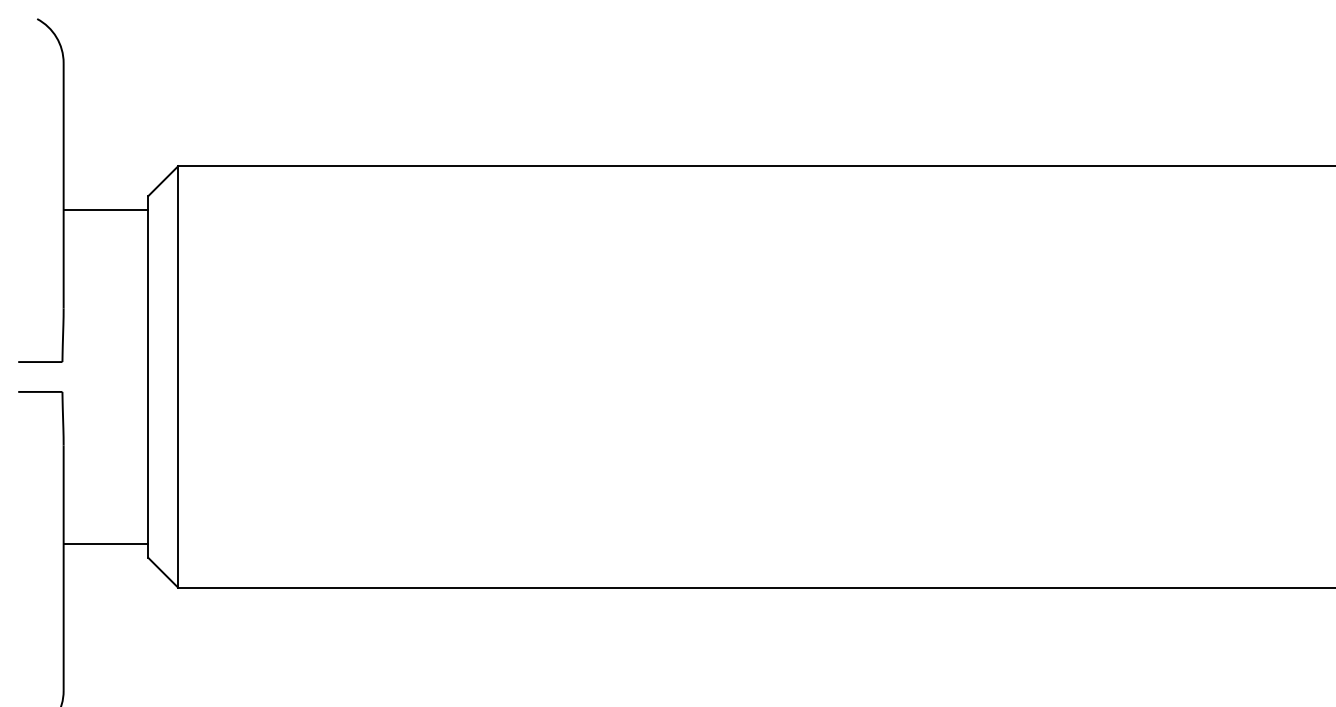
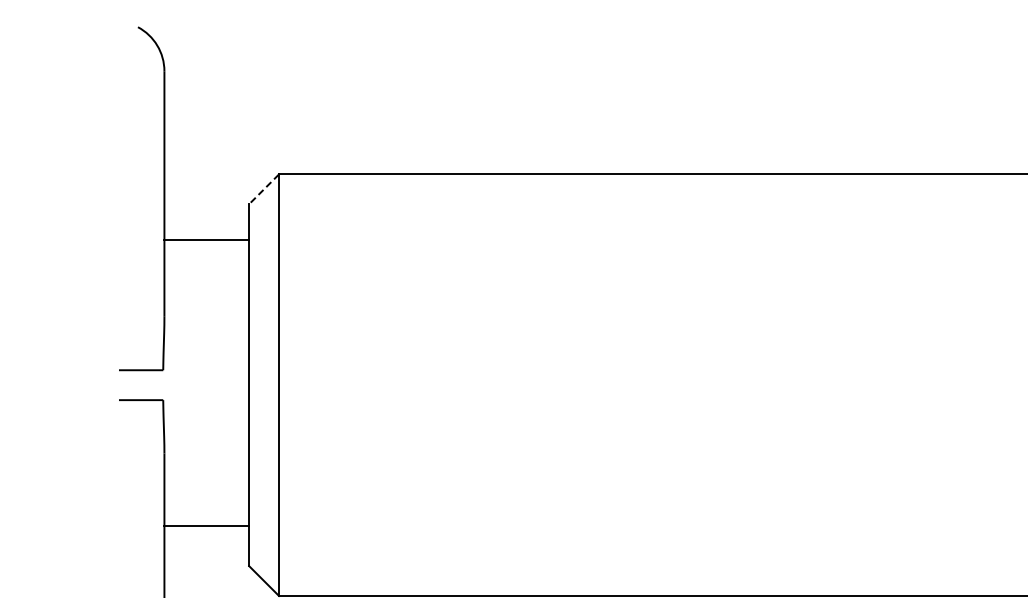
line: (162, 181) -> (263, 189), solid -> dashed
line: (105, 210) -> (206, 240), moved
line: (105, 543) -> (206, 525), moved

